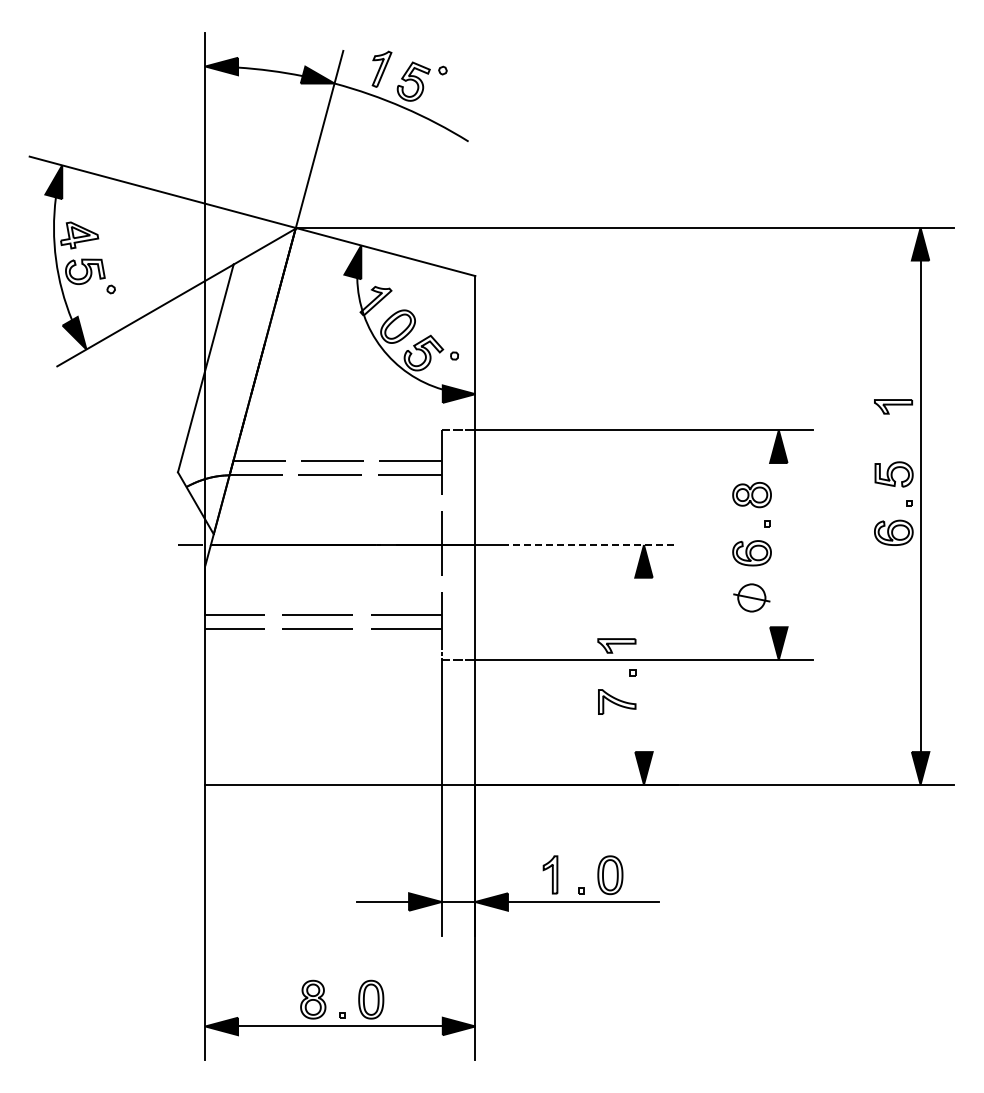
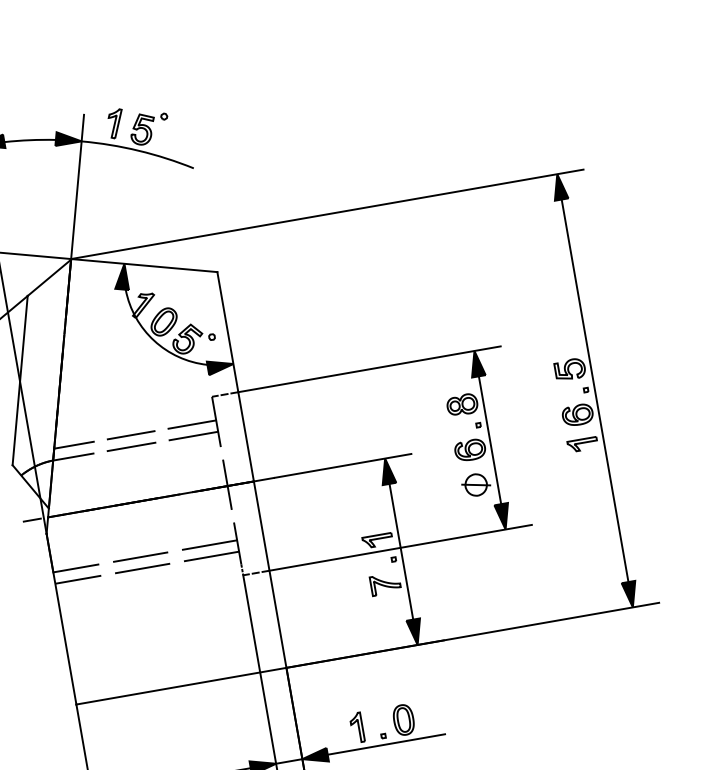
part: (893, 406) -> (582, 444), moved
line: (590, 545) -> (343, 466), dashed -> solid
line: (778, 545) -> (489, 440), added
line: (643, 664) -> (400, 551), added

